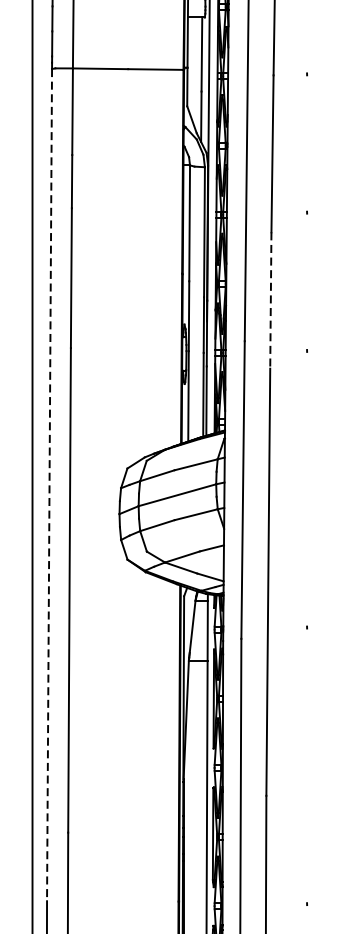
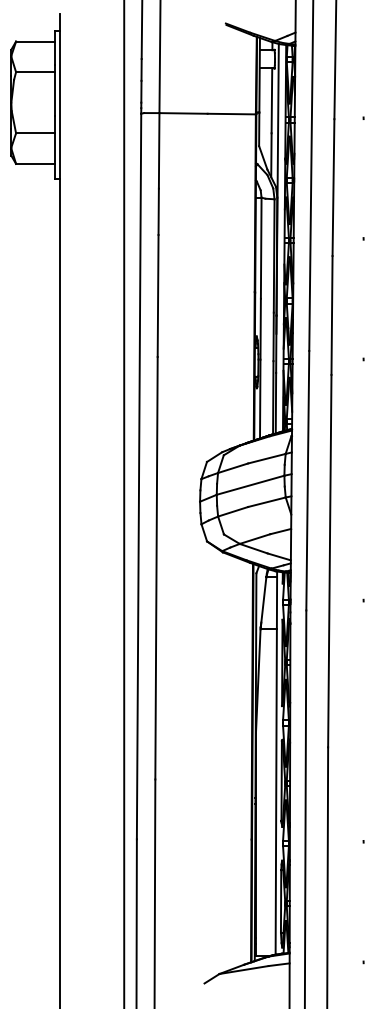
line: (271, 300) -> (332, 315), dashed -> solid
line: (50, 485) -> (139, 476), dashed -> solid

